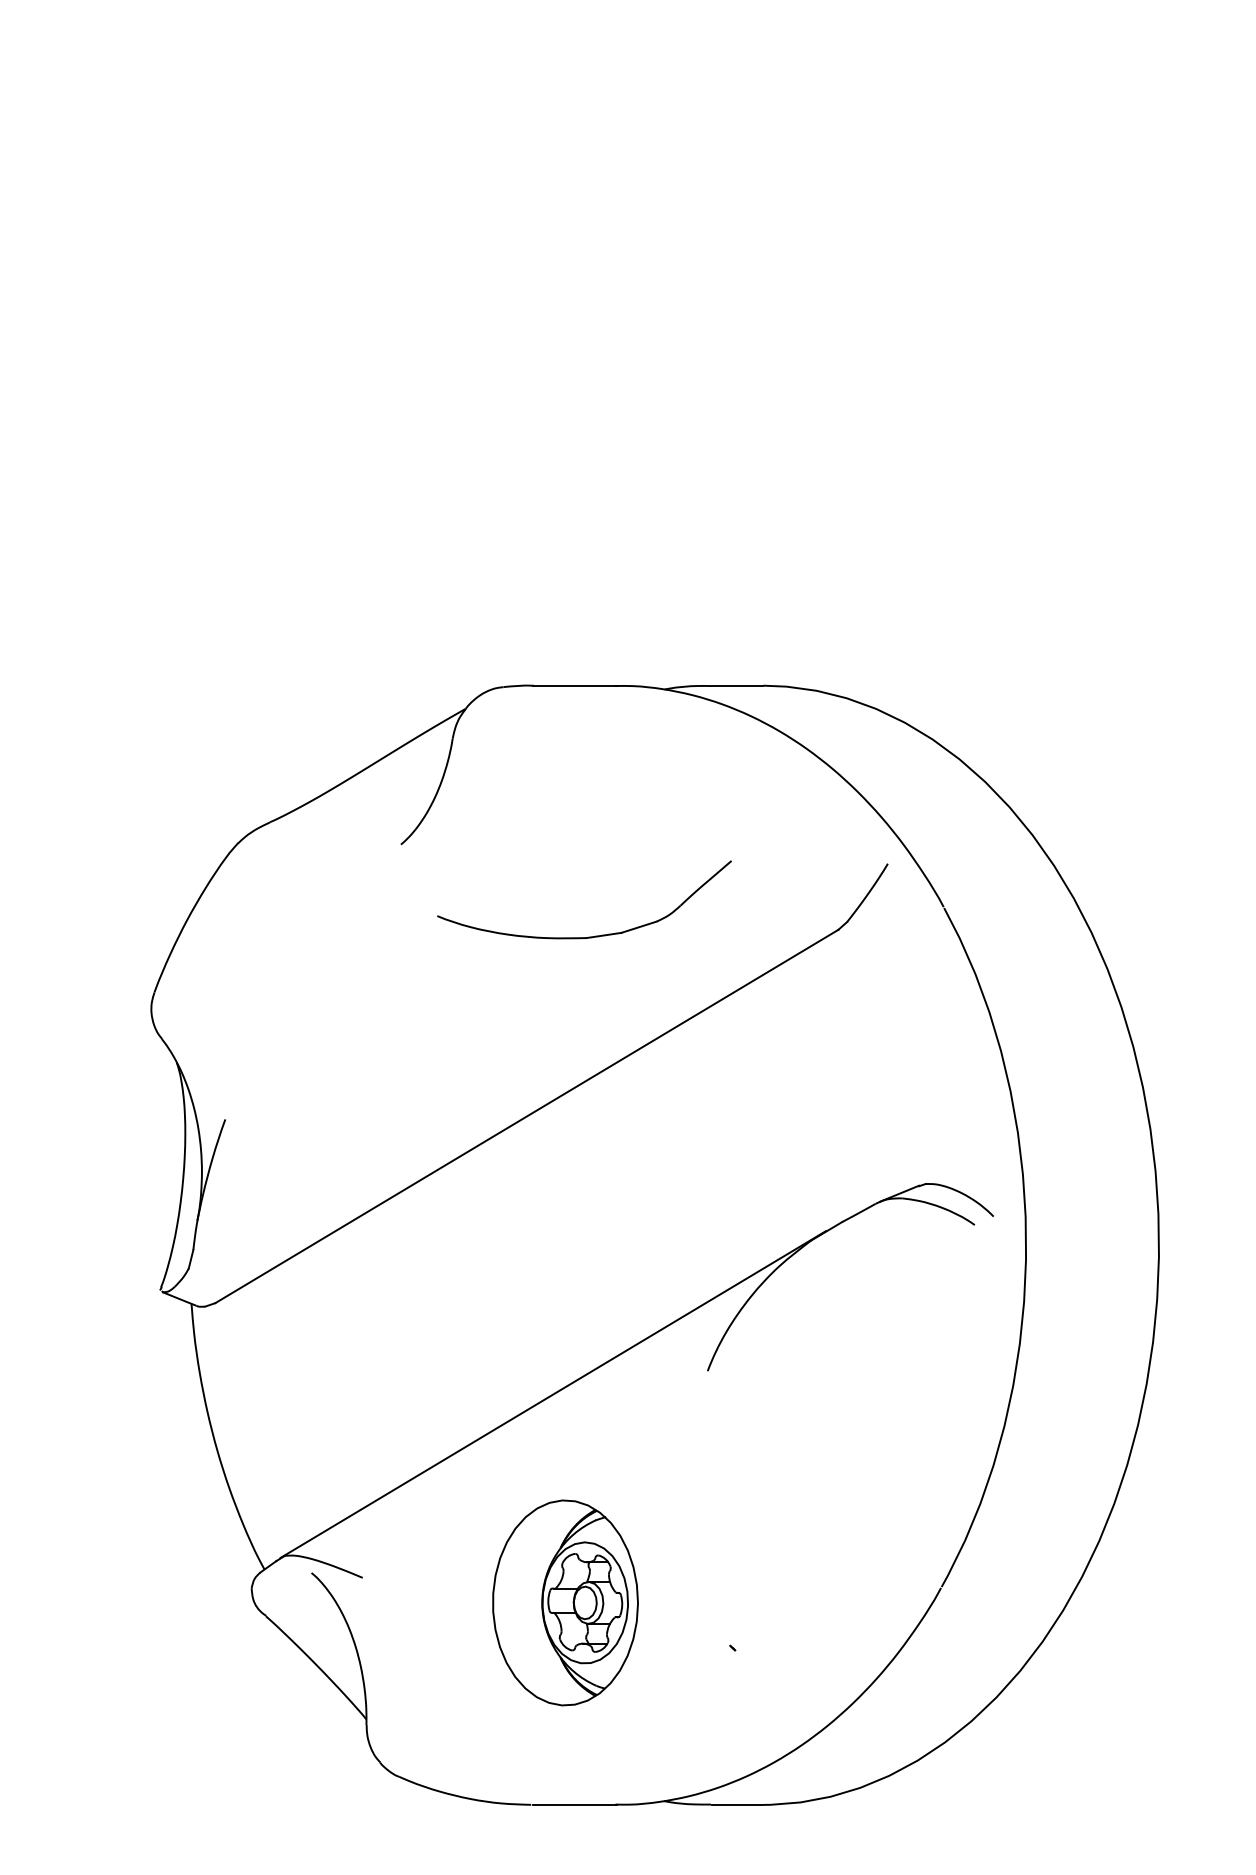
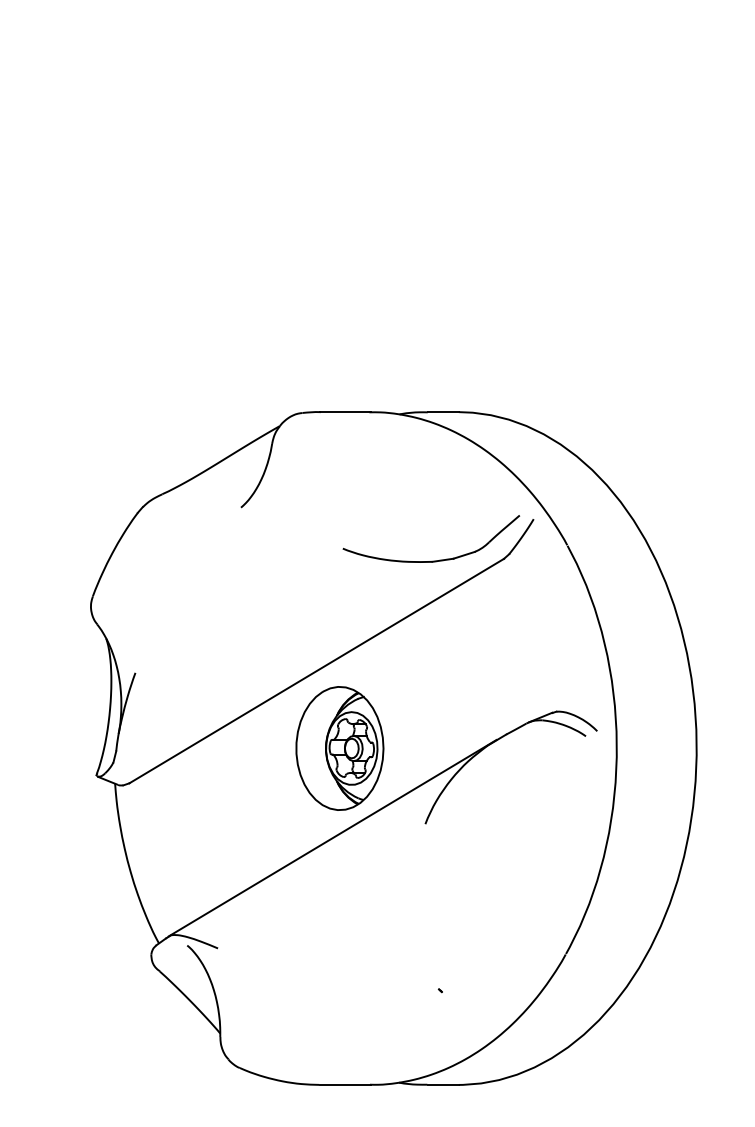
part: (586, 935) -> (432, 560), moved
part: (564, 1602) -> (339, 748), moved

